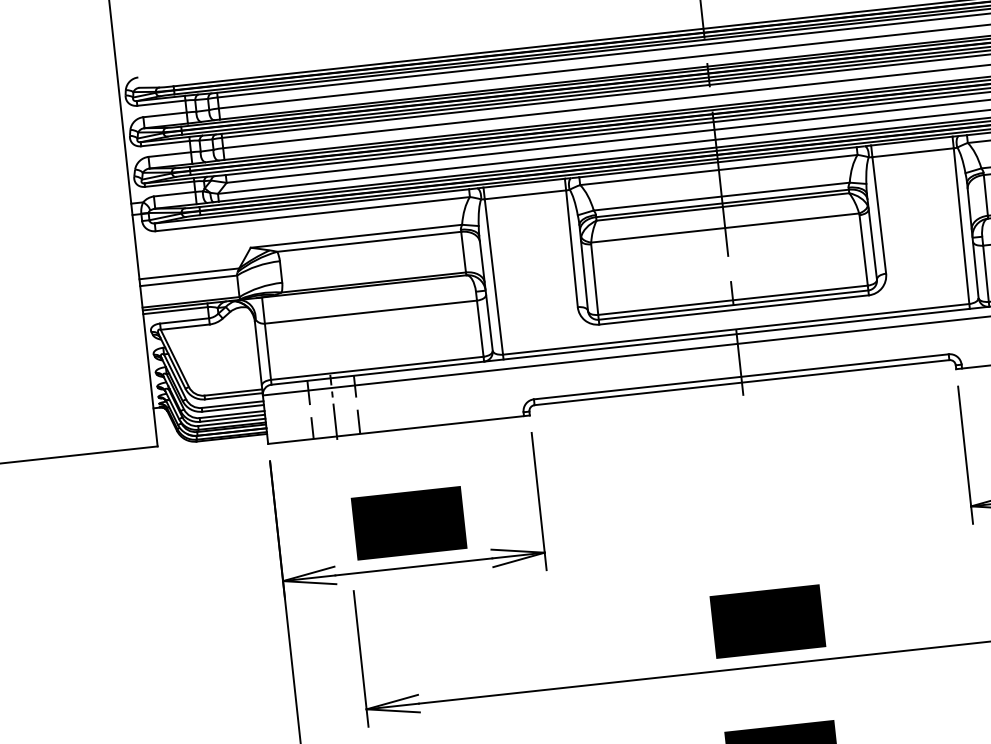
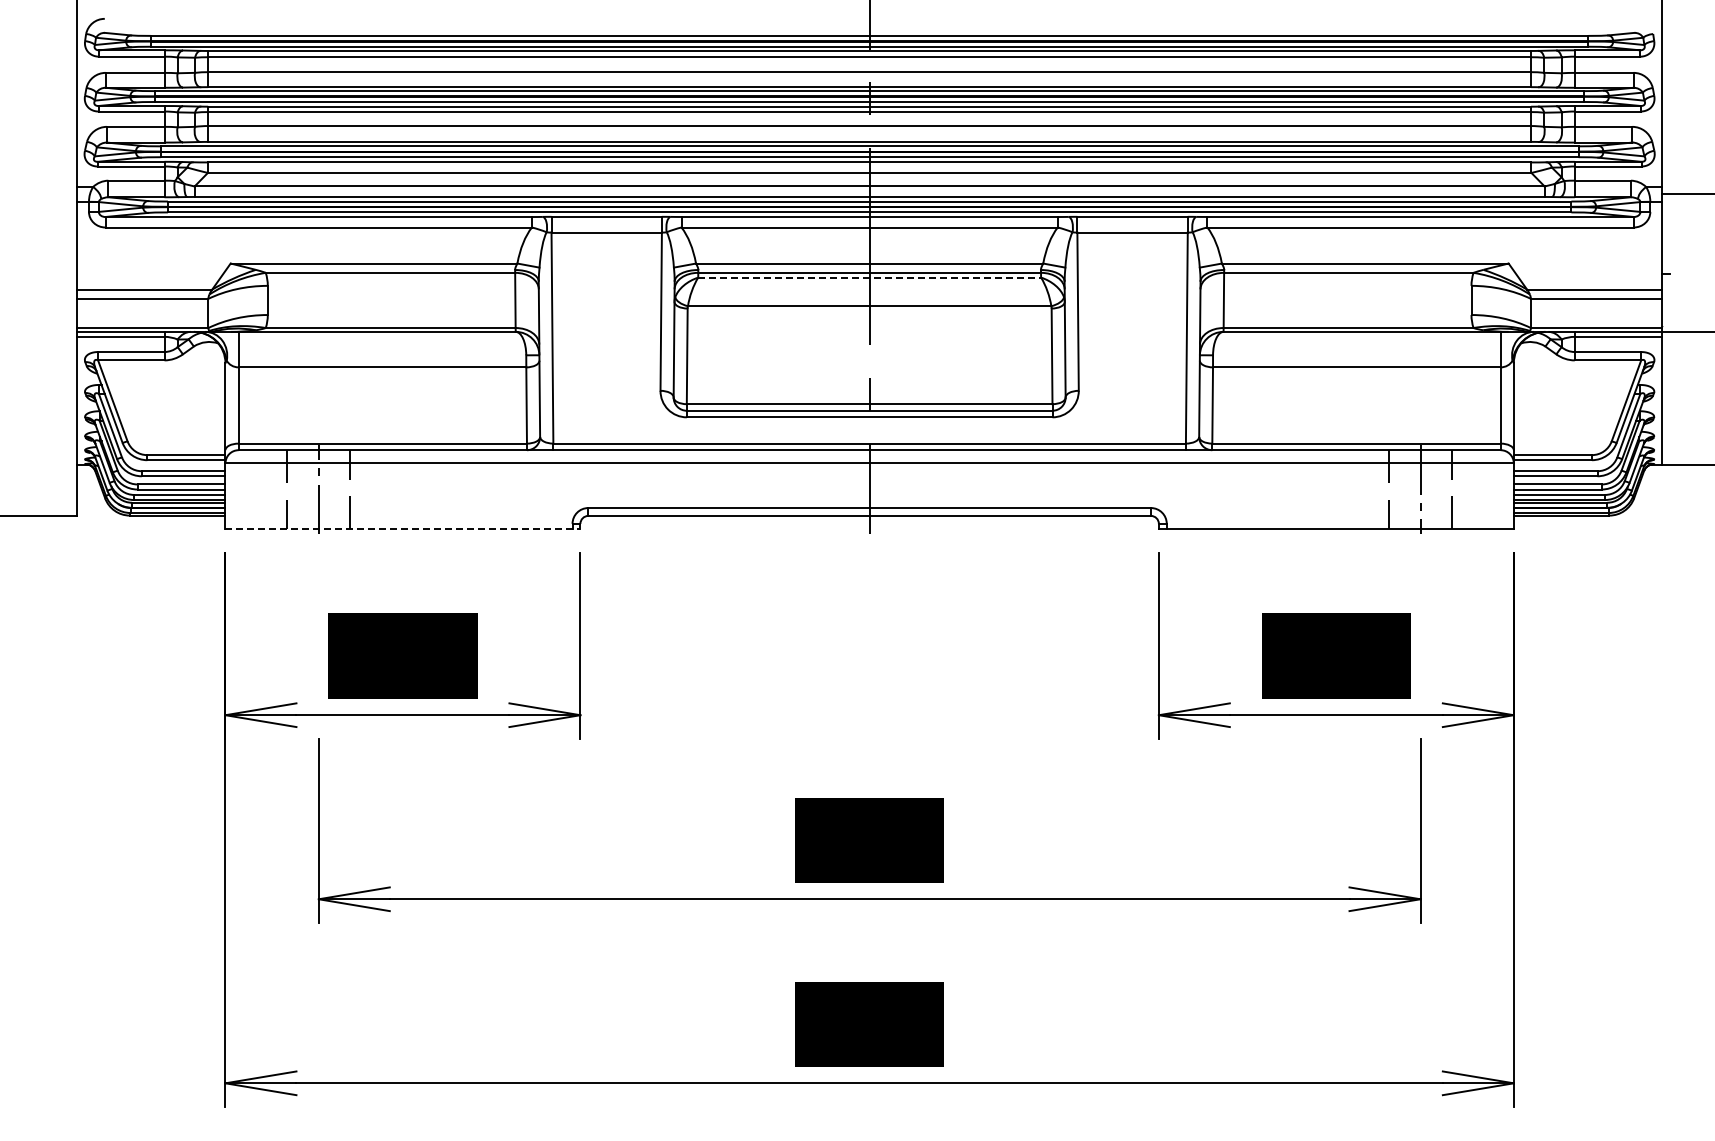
line: (723, 206) -> (870, 277), solid -> dashed
line: (399, 429) -> (403, 529), solid -> dashed

